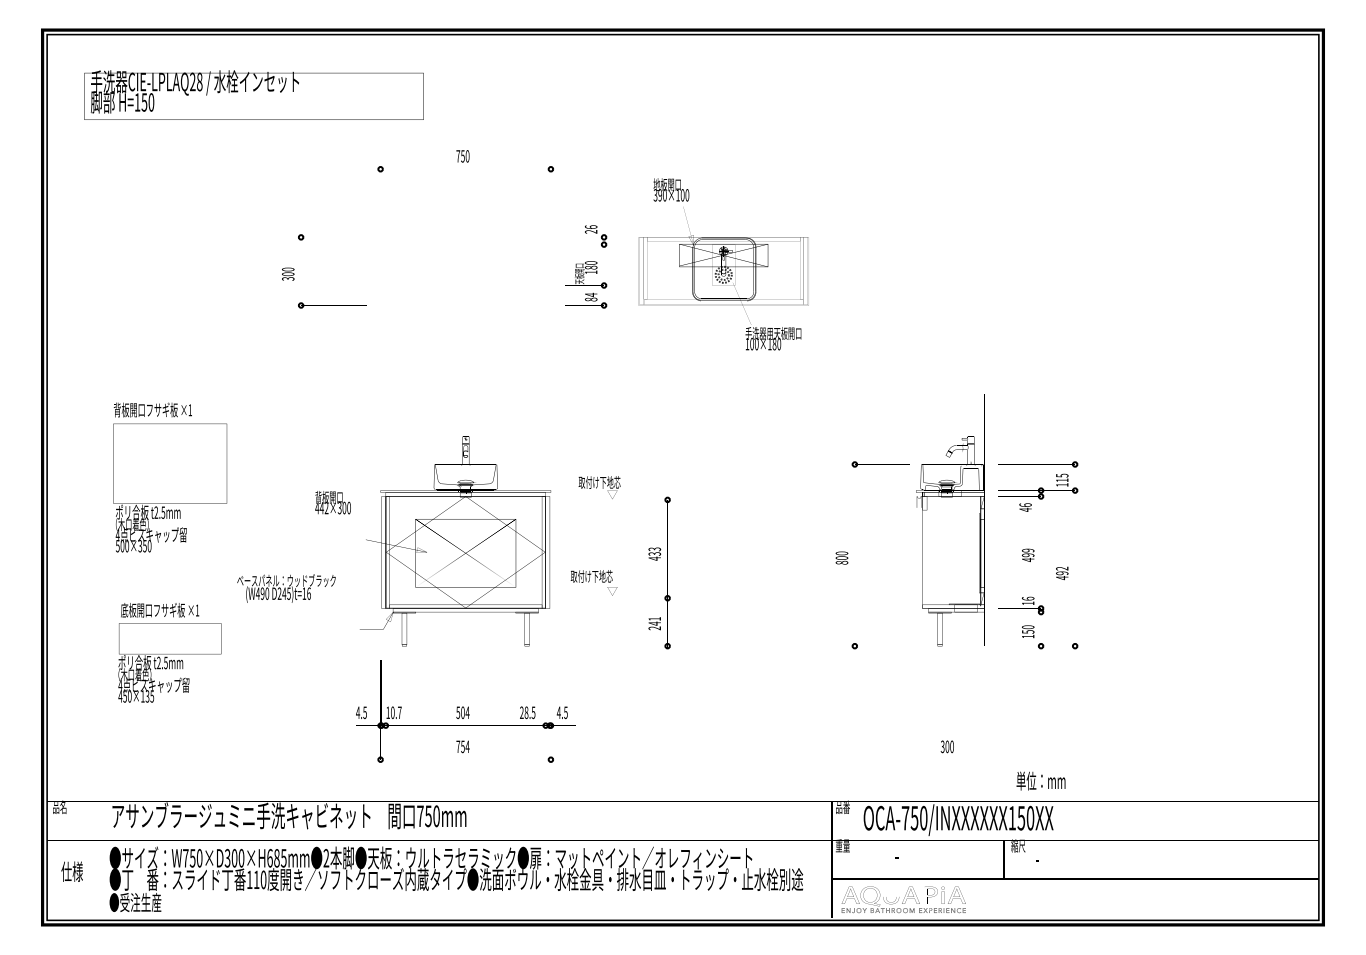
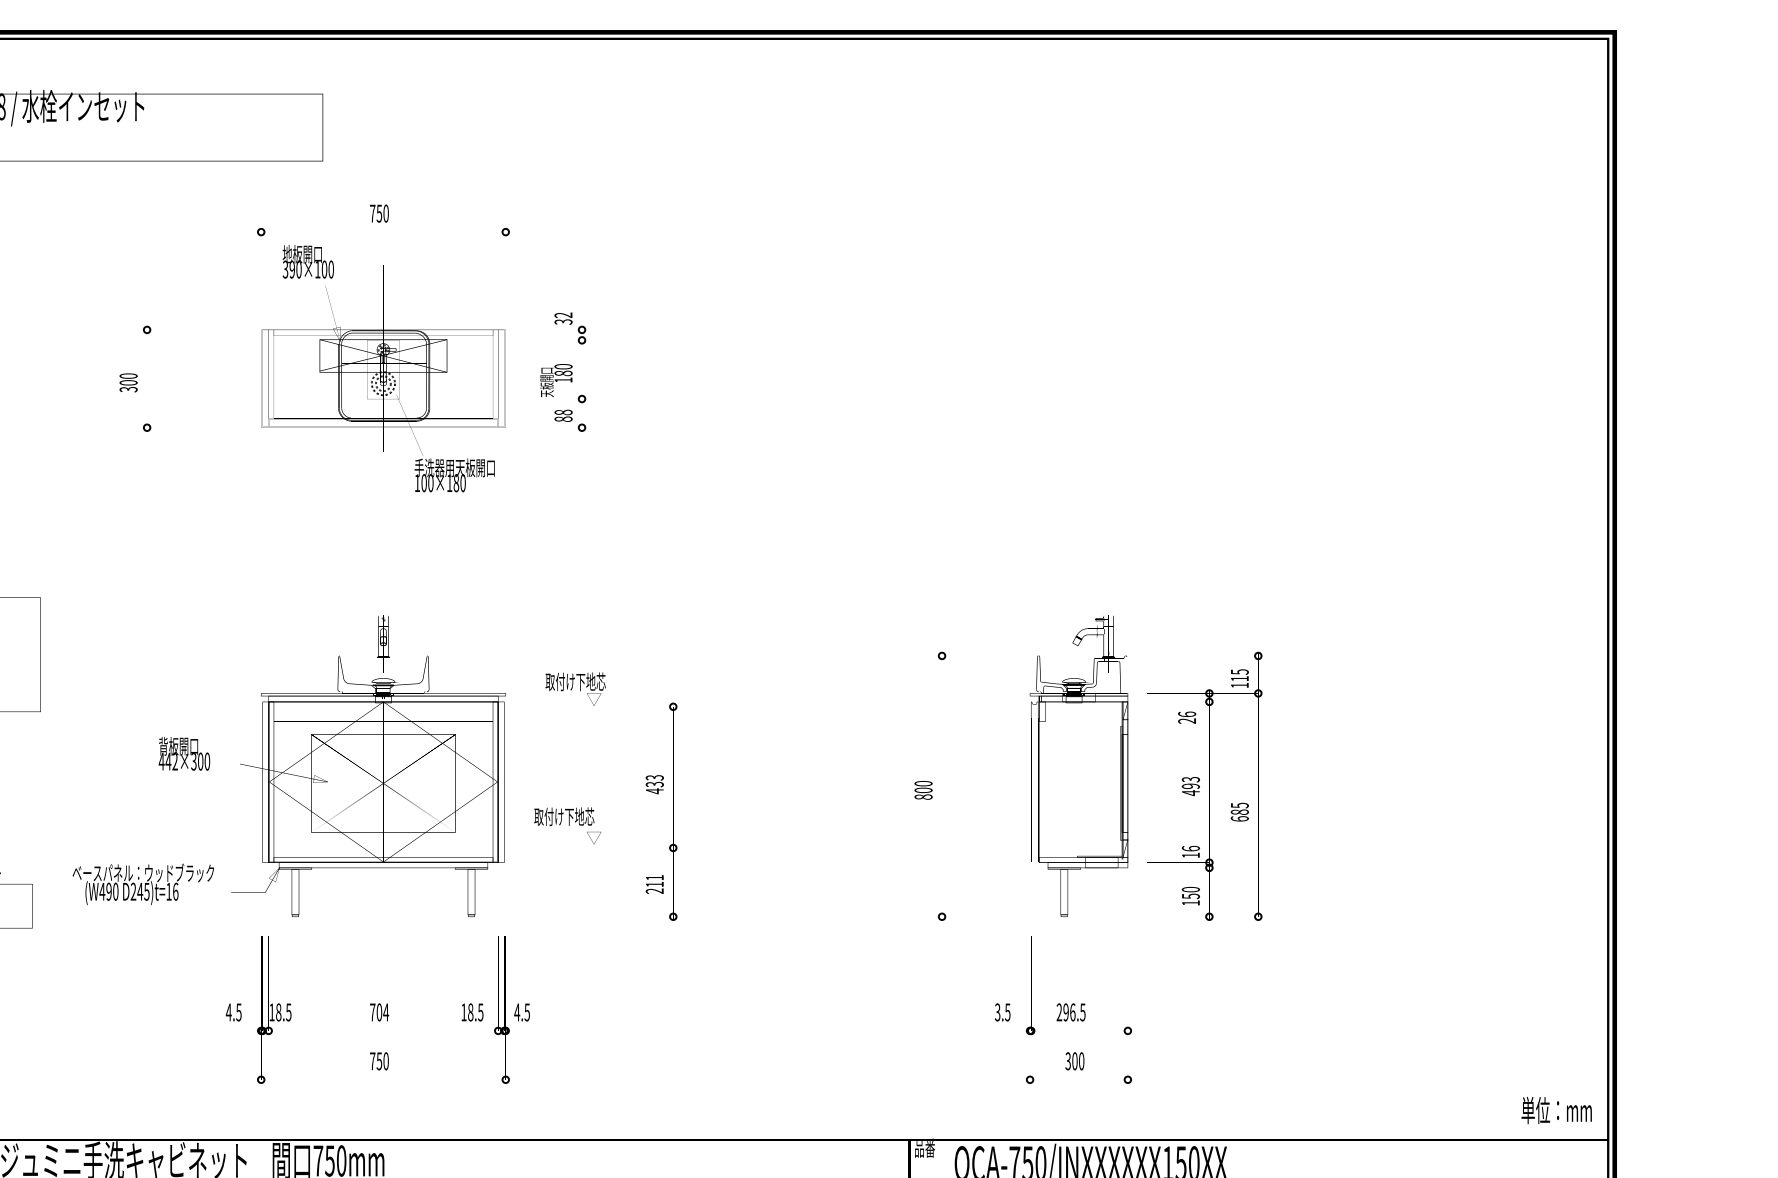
text: (591, 229) -> (563, 318), 26 -> 32
part: (723, 264) -> (383, 368), moved
text: (591, 294) -> (563, 411), 84 -> 88
text: (332, 502) -> (183, 753), moved
text: (1025, 509) -> (1187, 720), 46 -> 26
text: (1028, 550) -> (1191, 779), 499 -> 493
text: (1062, 573) -> (1240, 812), 492 -> 685
text: (286, 588) -> (143, 884), moved
text: (654, 623) -> (654, 884), 241 -> 211
part: (939, 711) -> (1063, 1010), added
text: (396, 712) -> (284, 1012), 10.7 -> 18.5
text: (458, 712) -> (373, 1012), 504 -> 704
text: (521, 712) -> (463, 1012), 28.5 -> 18.5
text: (467, 746) -> (385, 1060), 754 -> 750
text: (1040, 780) -> (1555, 1109), moved

